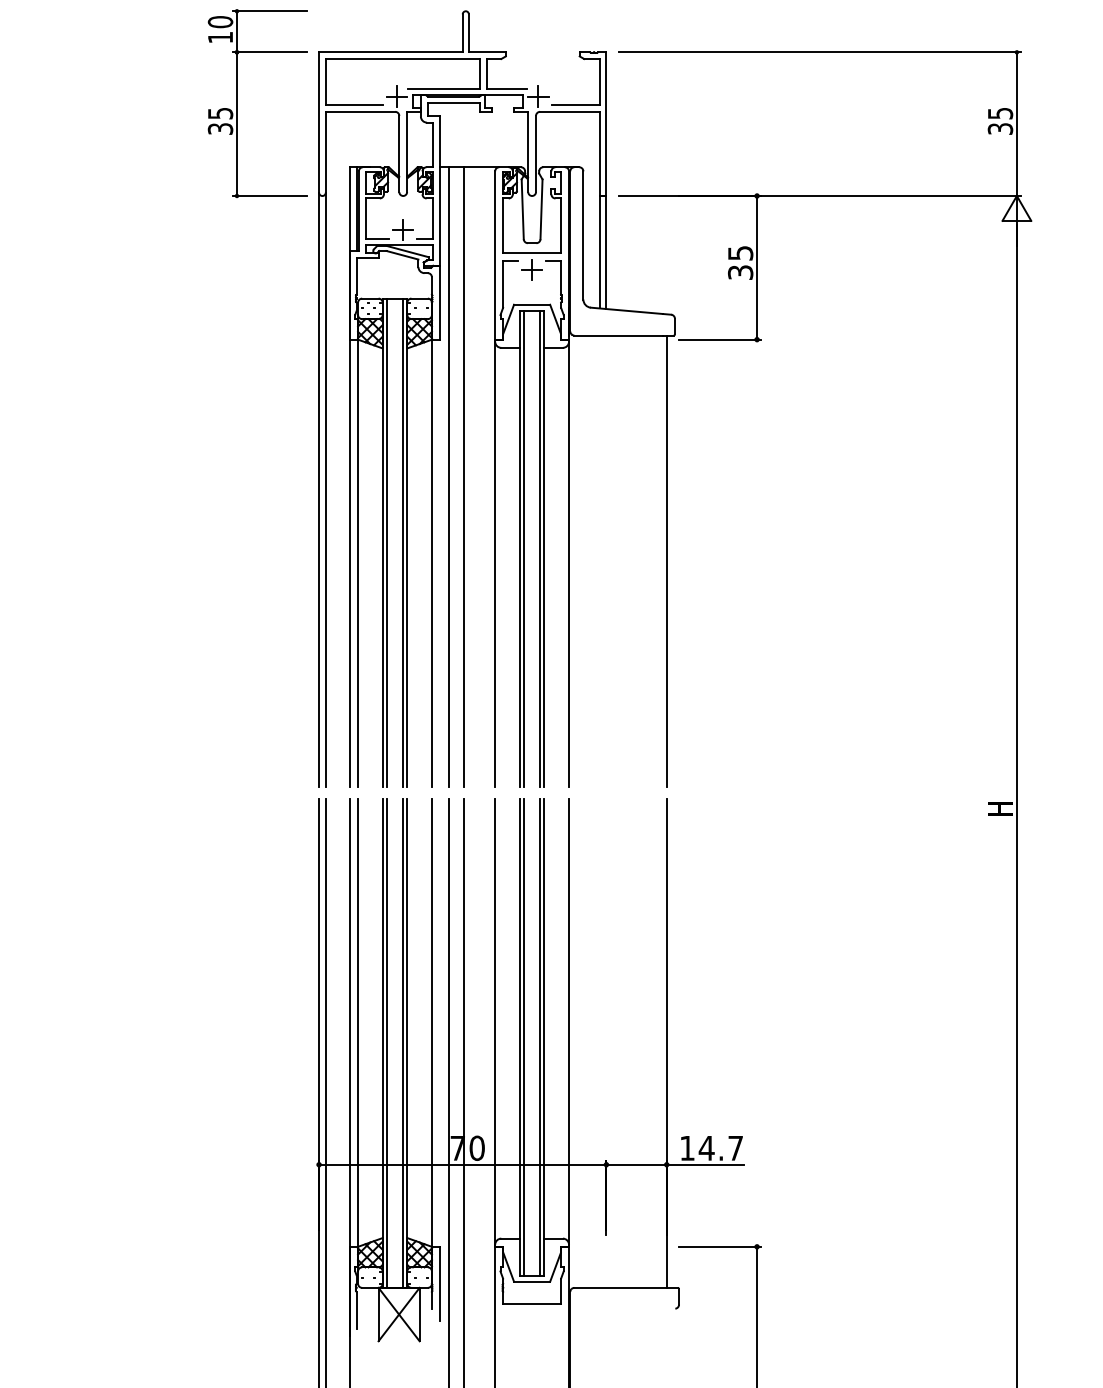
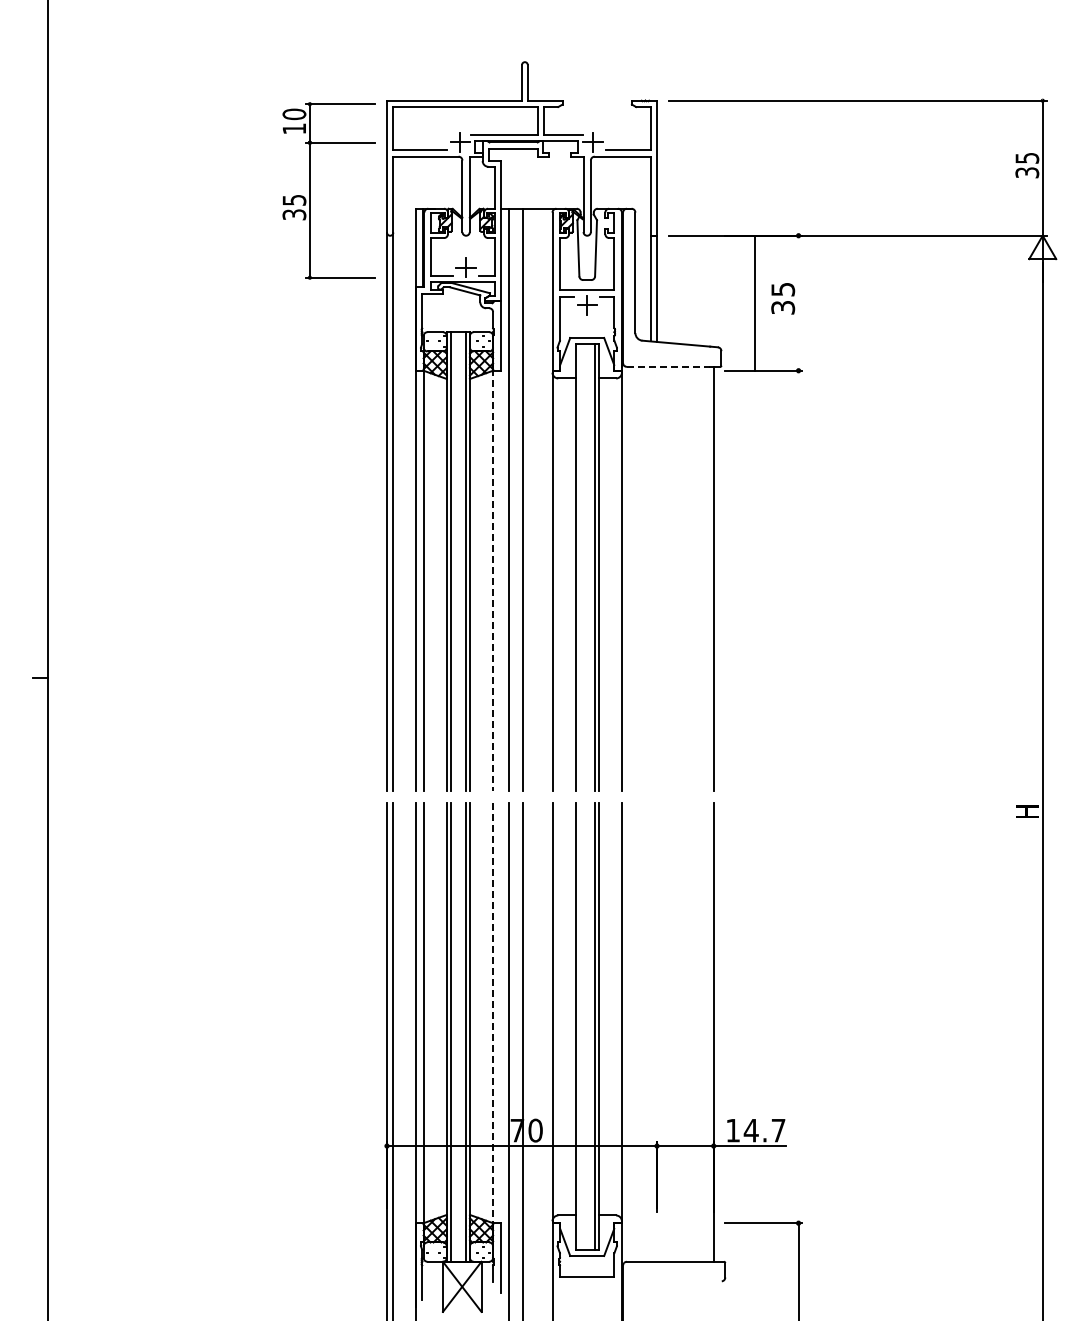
part: (237, 103) -> (310, 190), moved
line: (756, 267) -> (754, 302), moved
line: (618, 335) -> (668, 366), solid -> dashed
line: (523, 549) -> (579, 567), removed
line: (432, 562) -> (493, 580), solid -> dashed
line: (432, 1024) -> (493, 1014), solid -> dashed
line: (523, 1037) -> (579, 1026), removed

